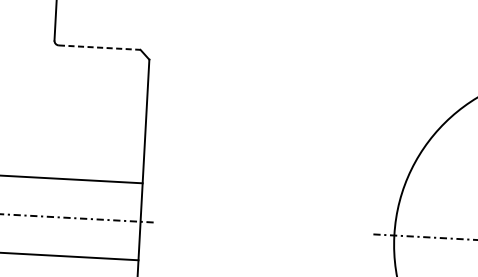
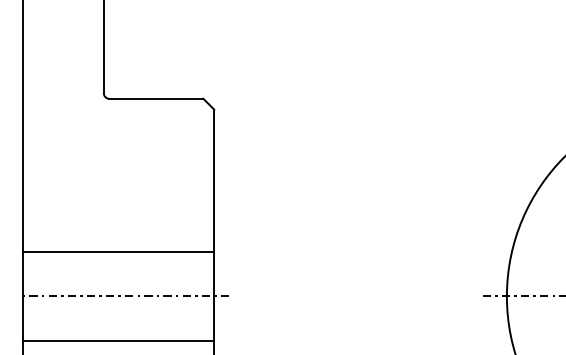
line: (99, 47) -> (156, 98), dashed -> solid

